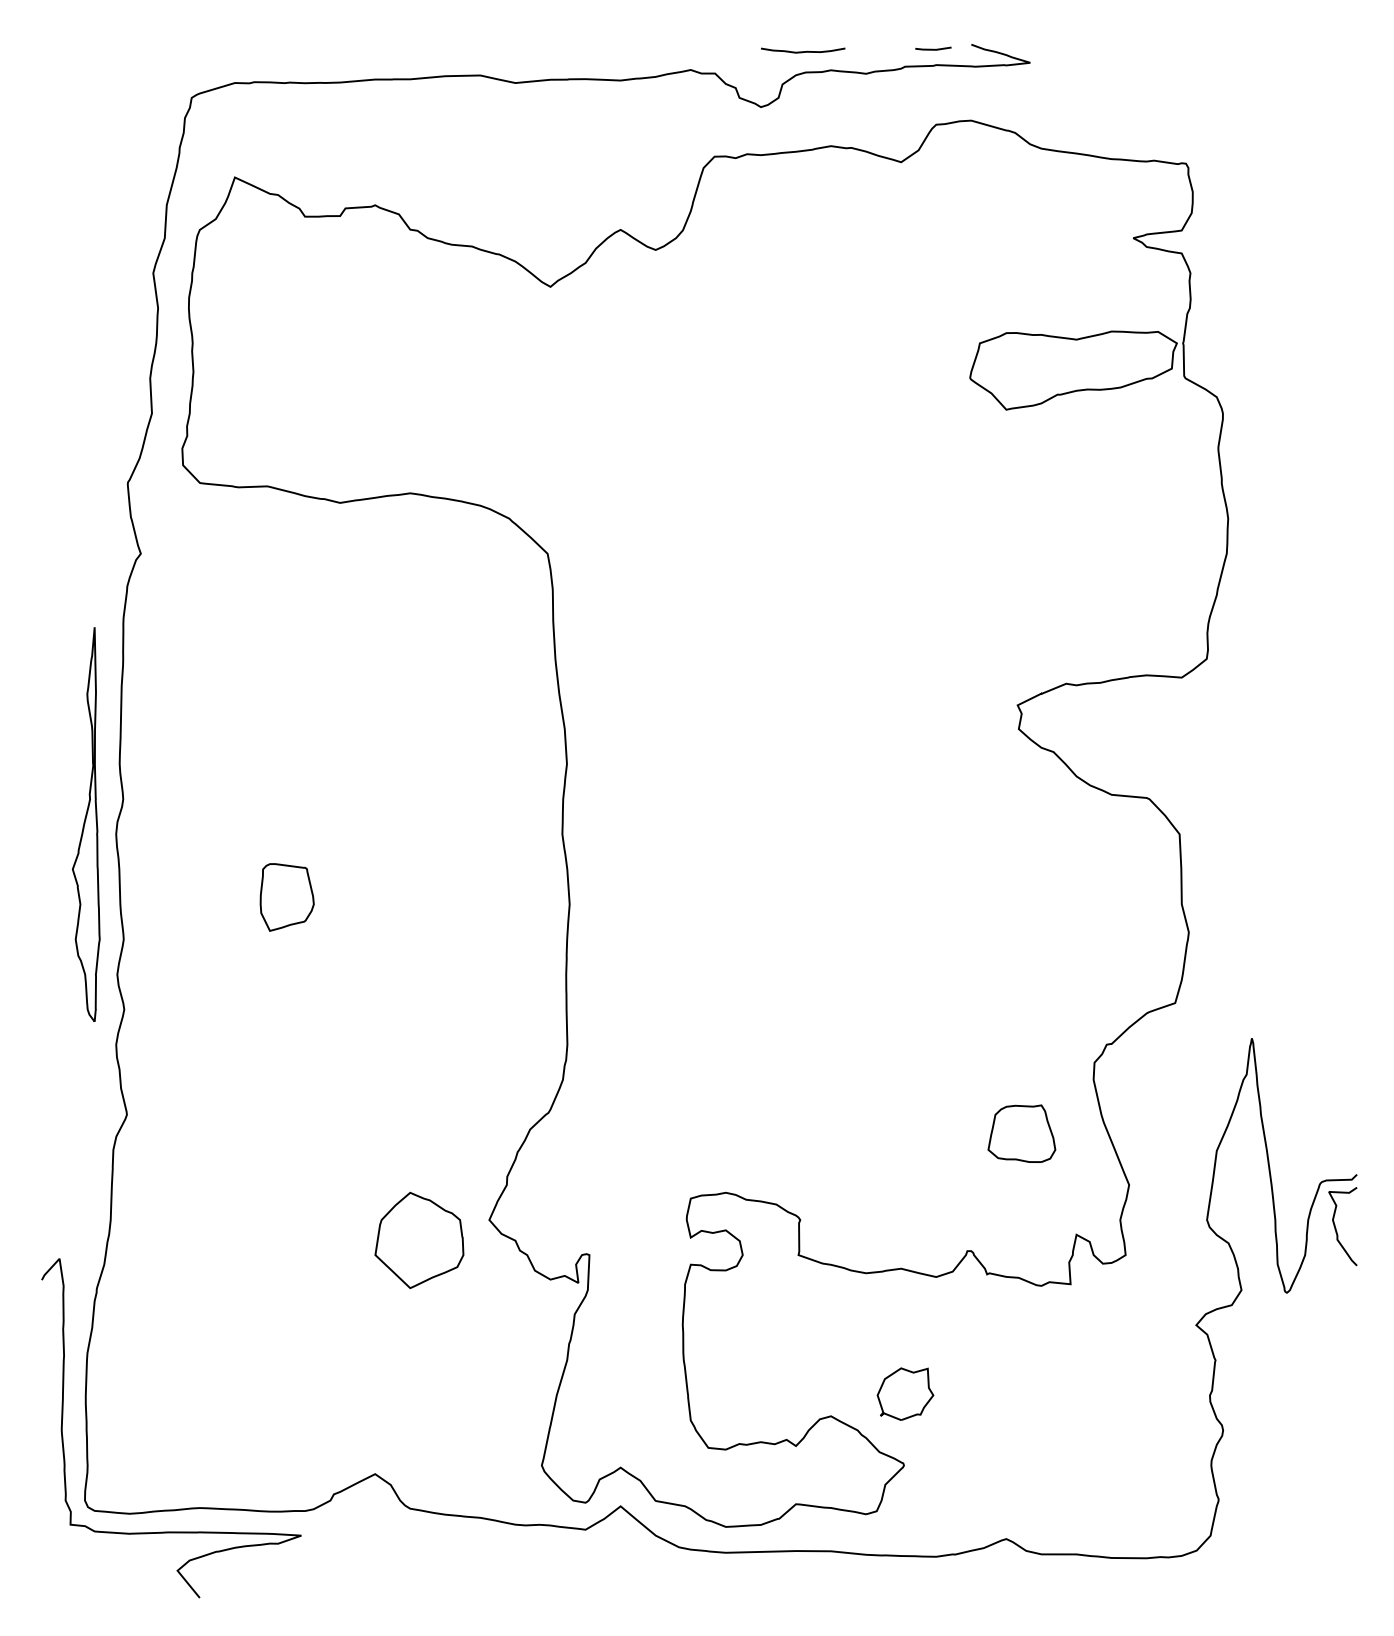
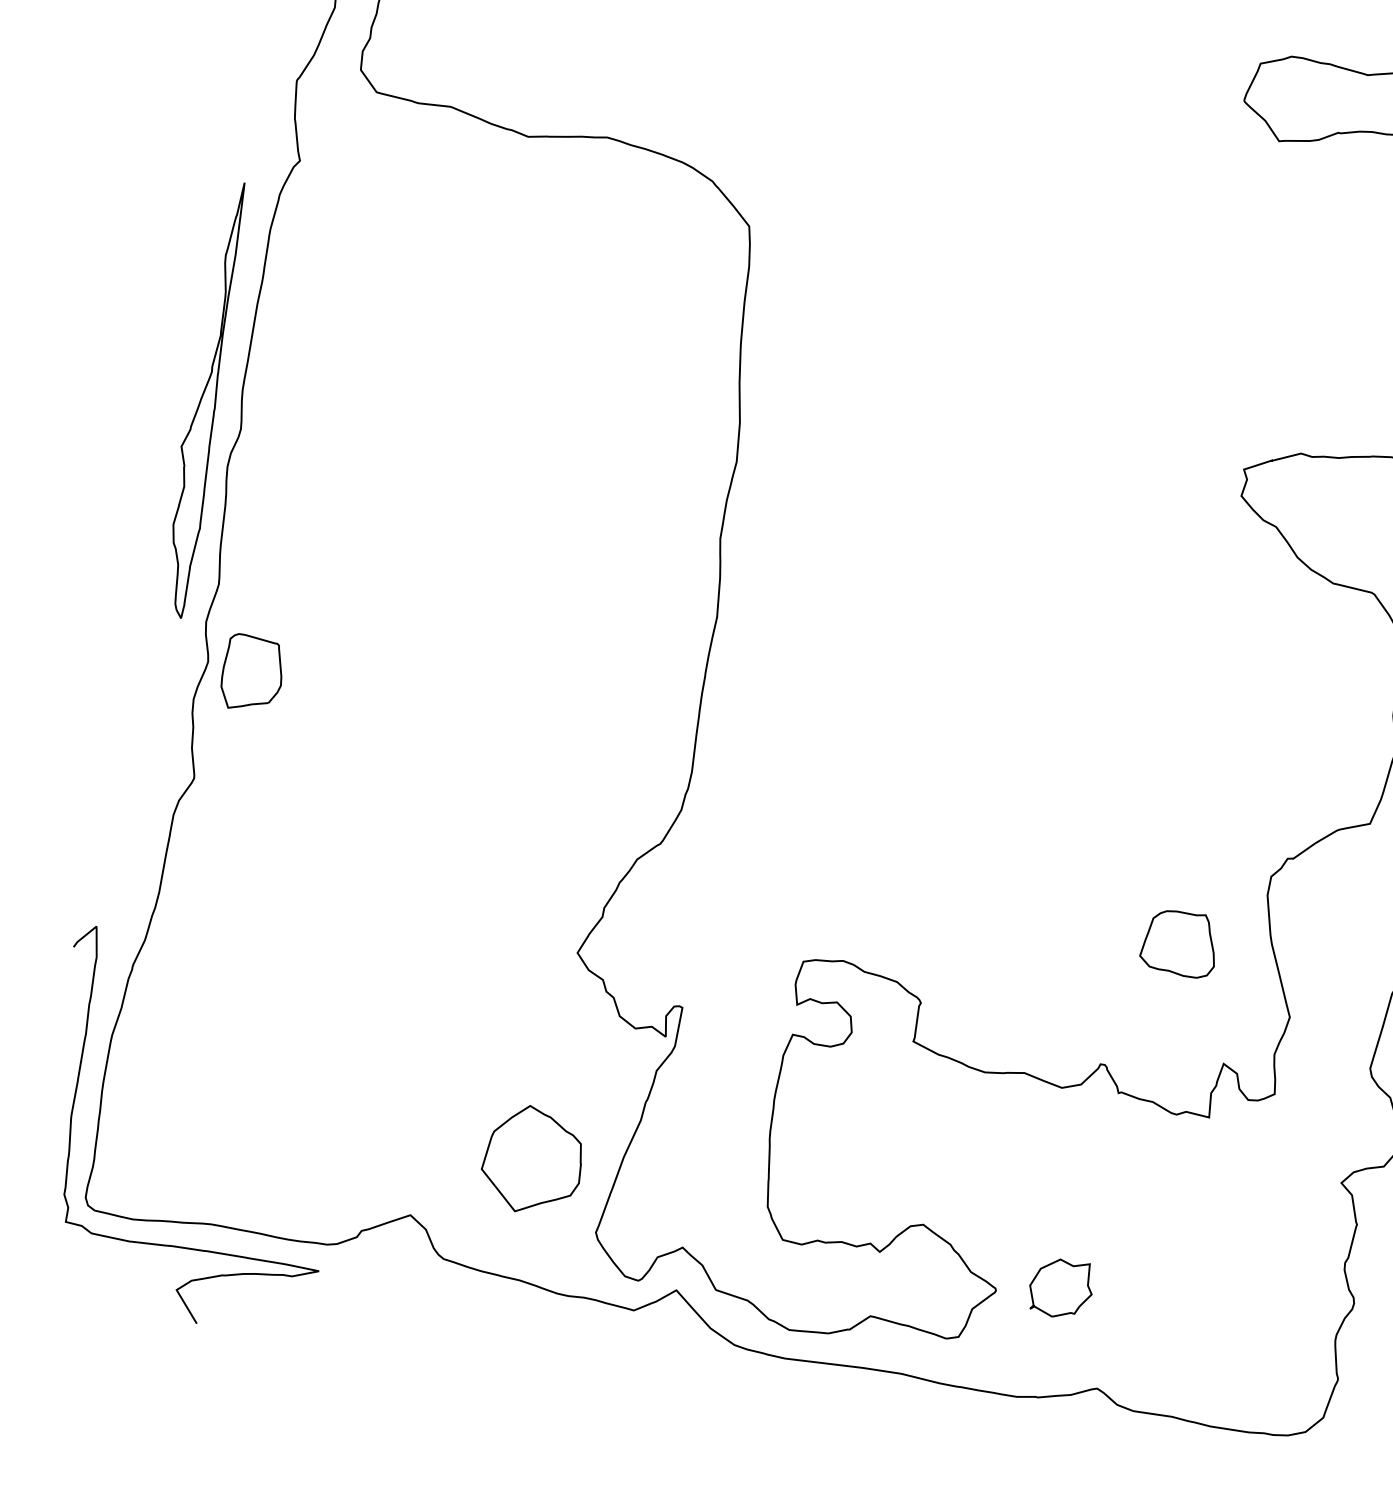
part: (85, 824) -> (202, 399), moved
part: (286, 897) -> (251, 673), moved
part: (419, 1240) -> (532, 1160), moved
part: (905, 1393) -> (1061, 1287), moved

